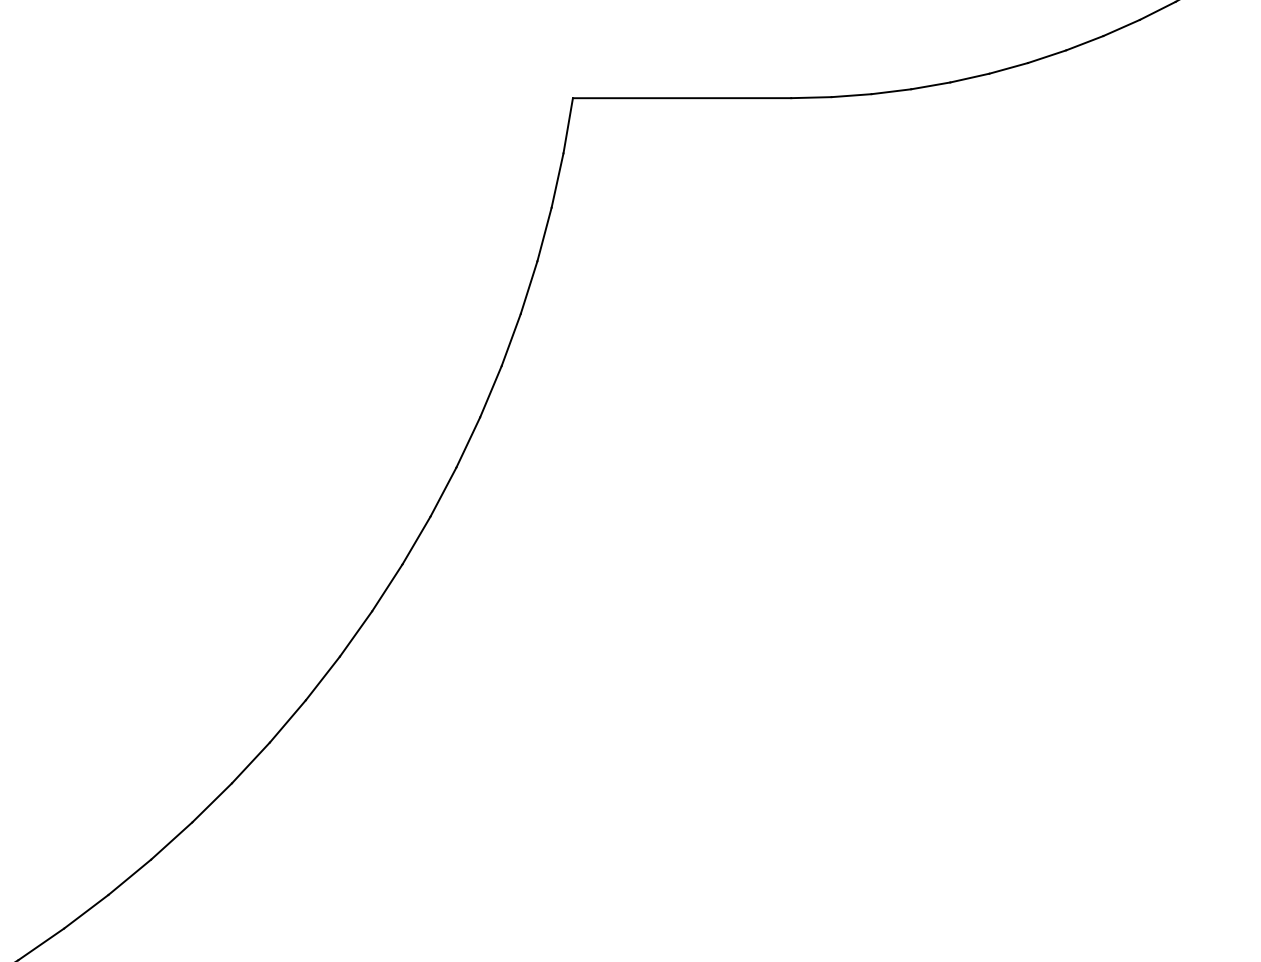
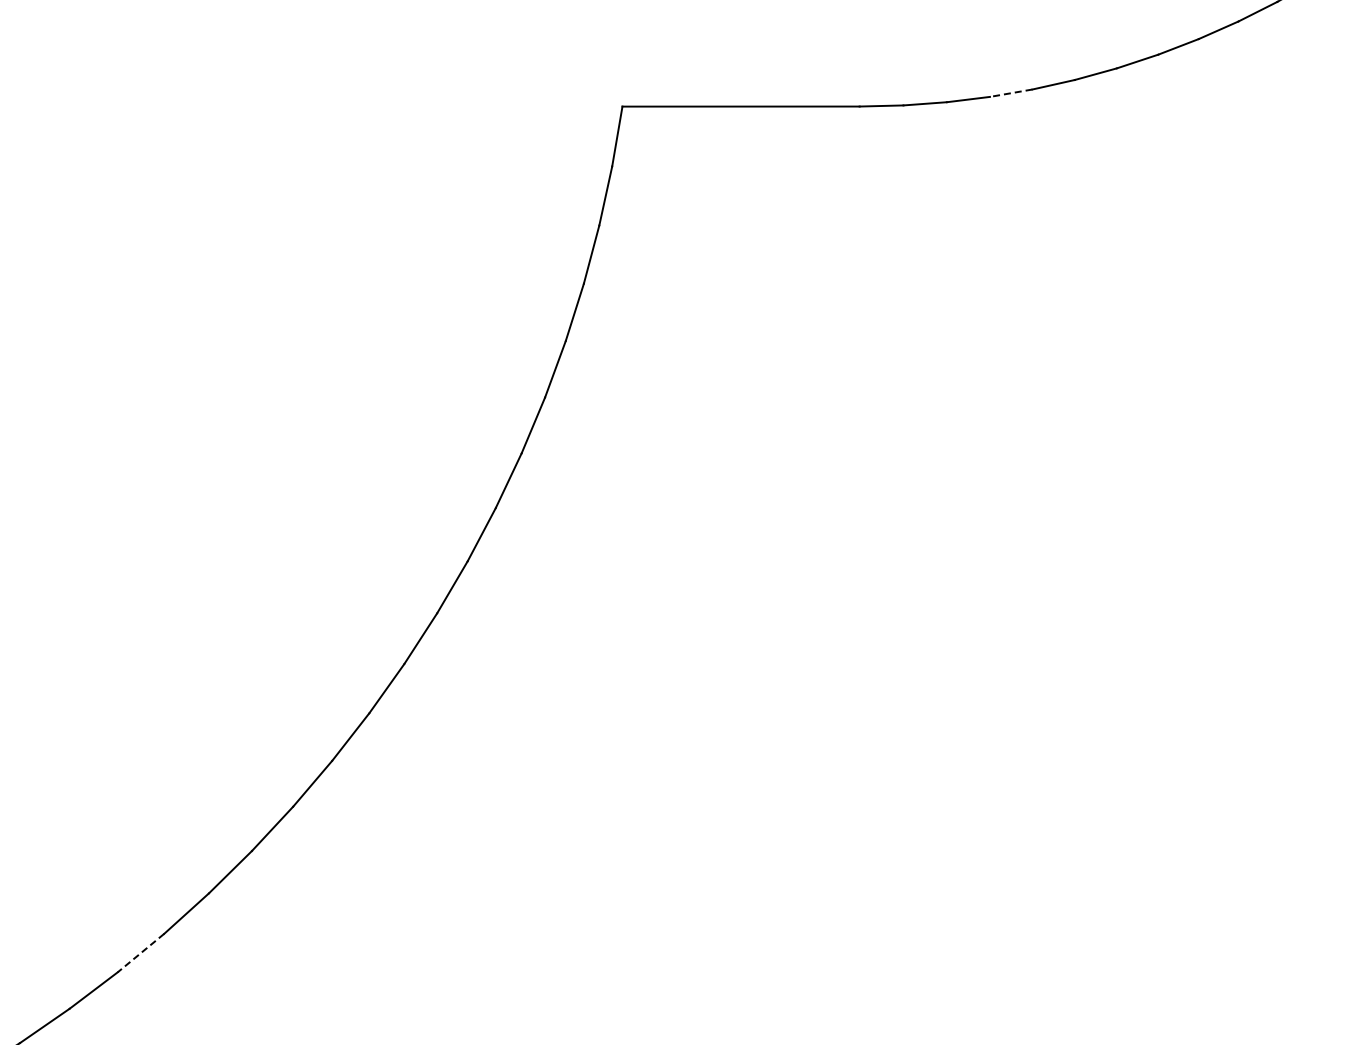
line: (931, 86) -> (1011, 93), solid -> dashed
line: (129, 877) -> (140, 953), solid -> dashed

